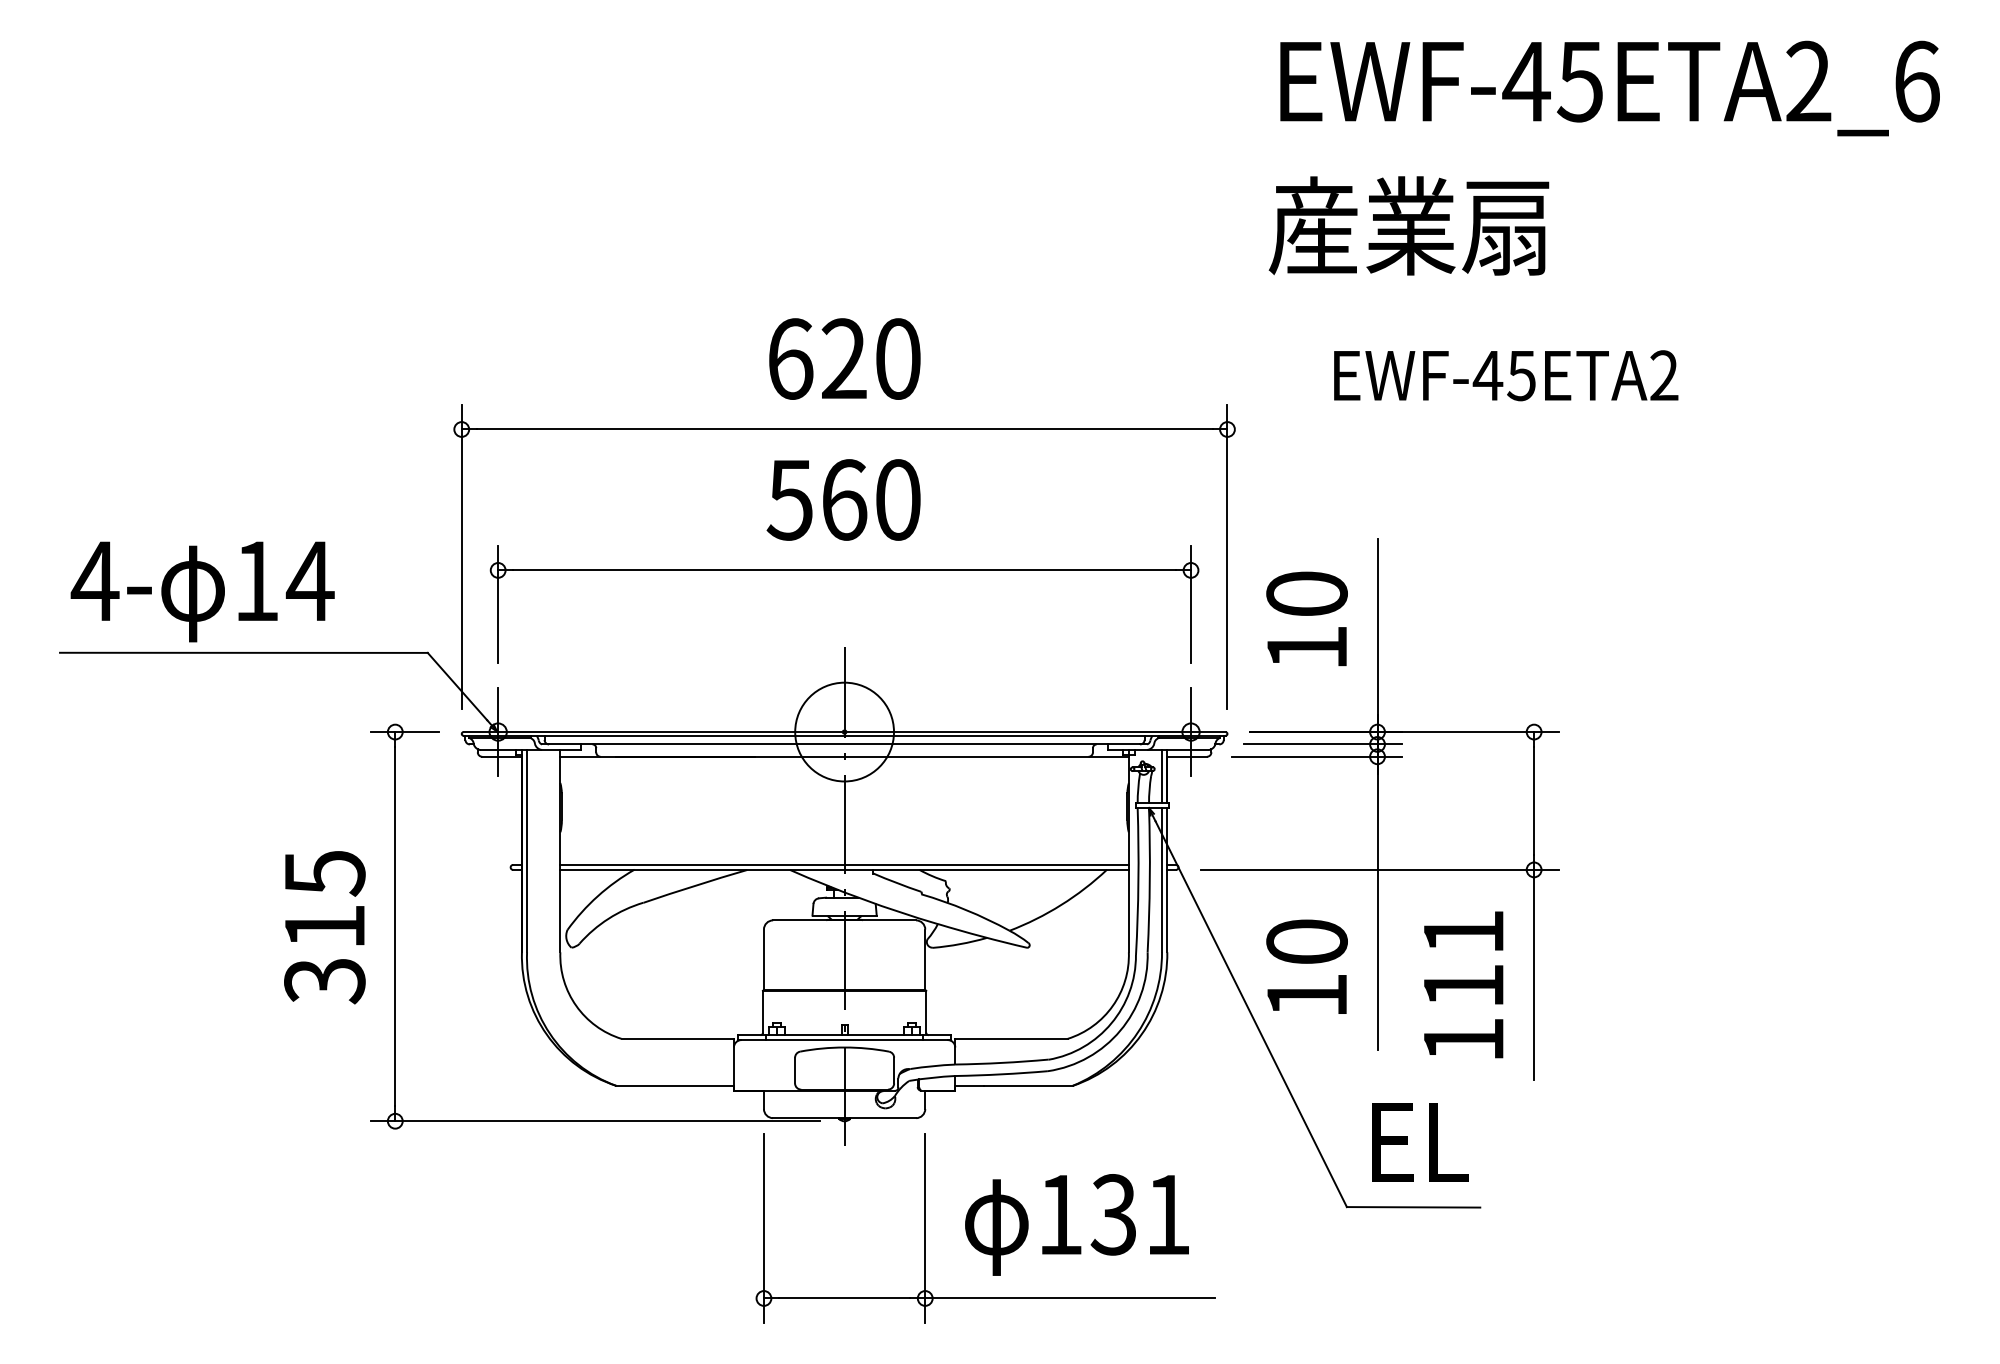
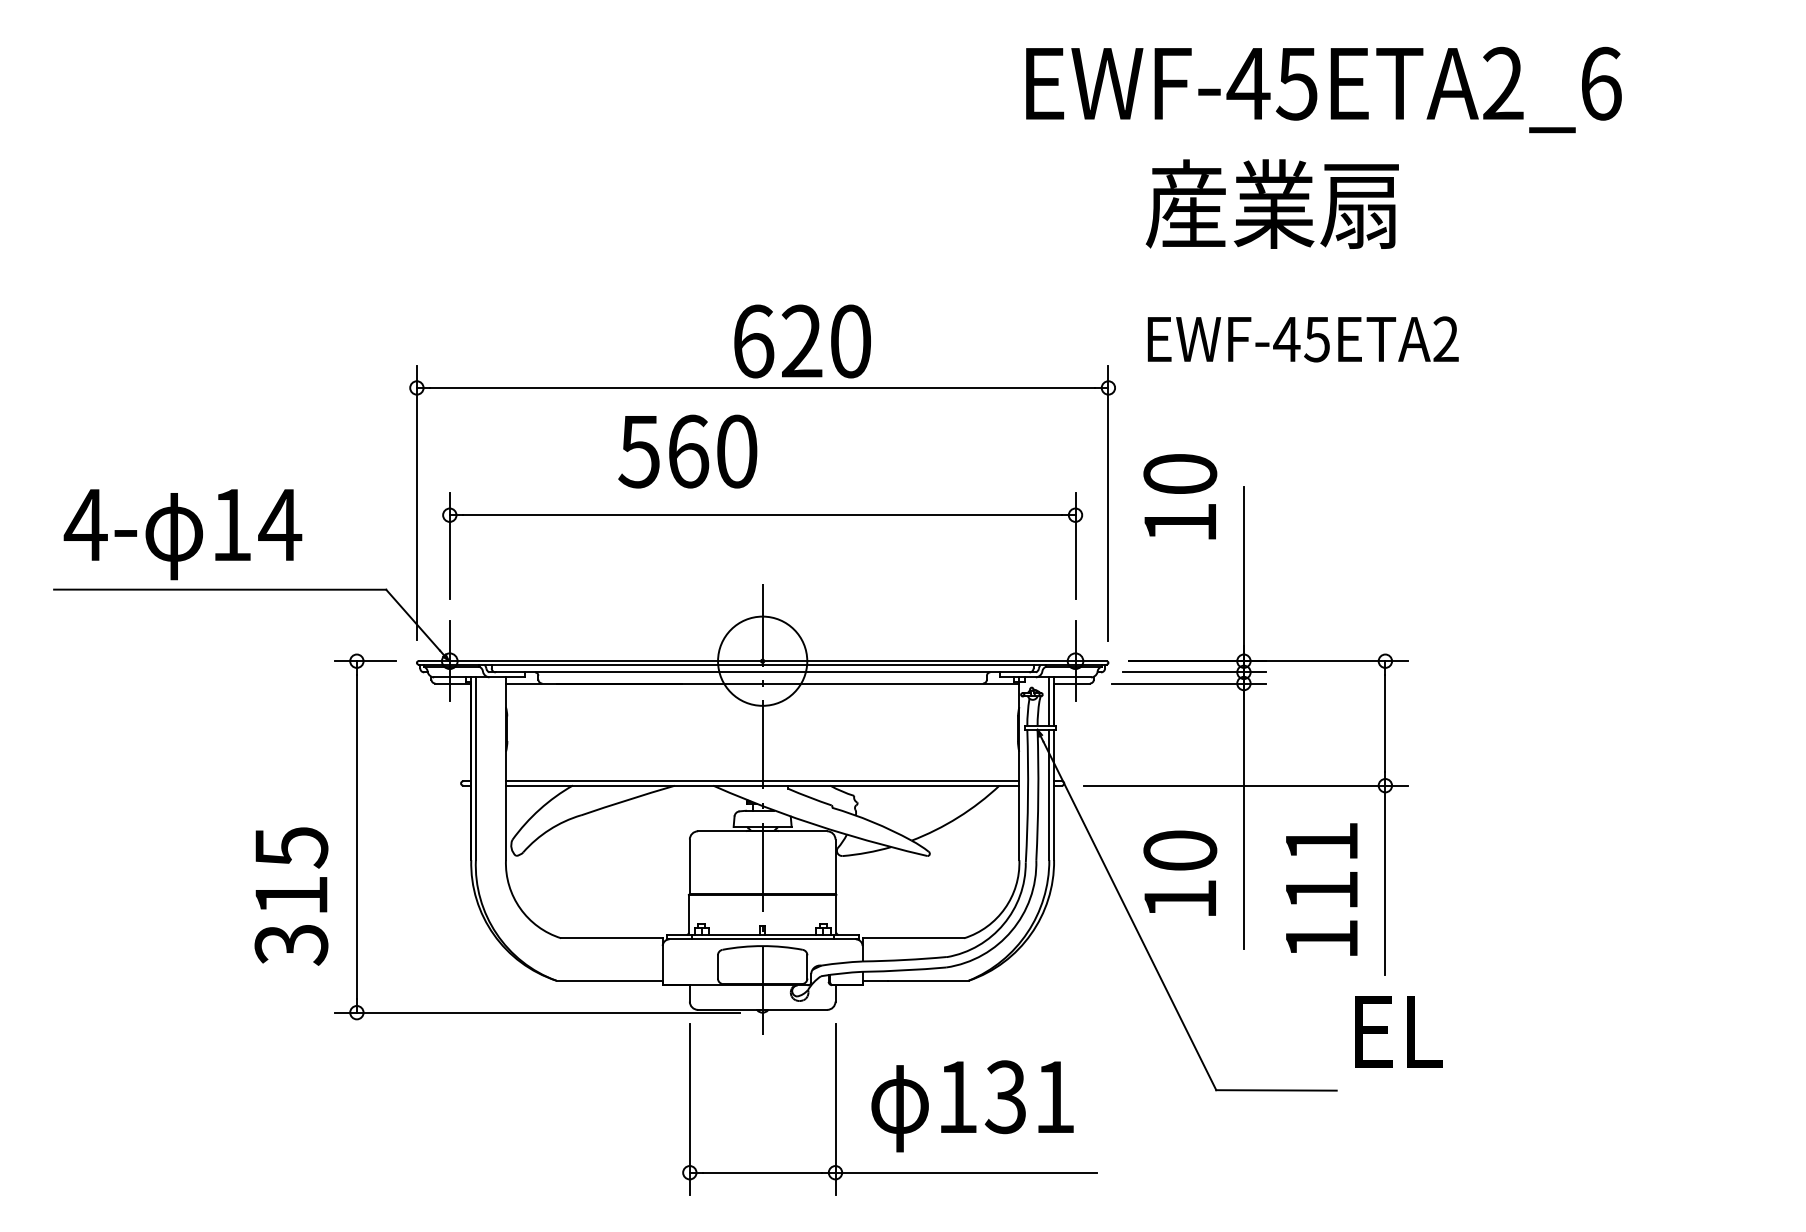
text: (1609, 88) -> (1323, 89), moved
text: (844, 358) -> (802, 341), moved
text: (1506, 375) -> (1303, 339), moved
text: (843, 499) -> (687, 451), moved
text: (1306, 618) -> (1179, 496), moved
text: (324, 927) -> (291, 896), moved
text: (1420, 1142) -> (1399, 1031), moved

